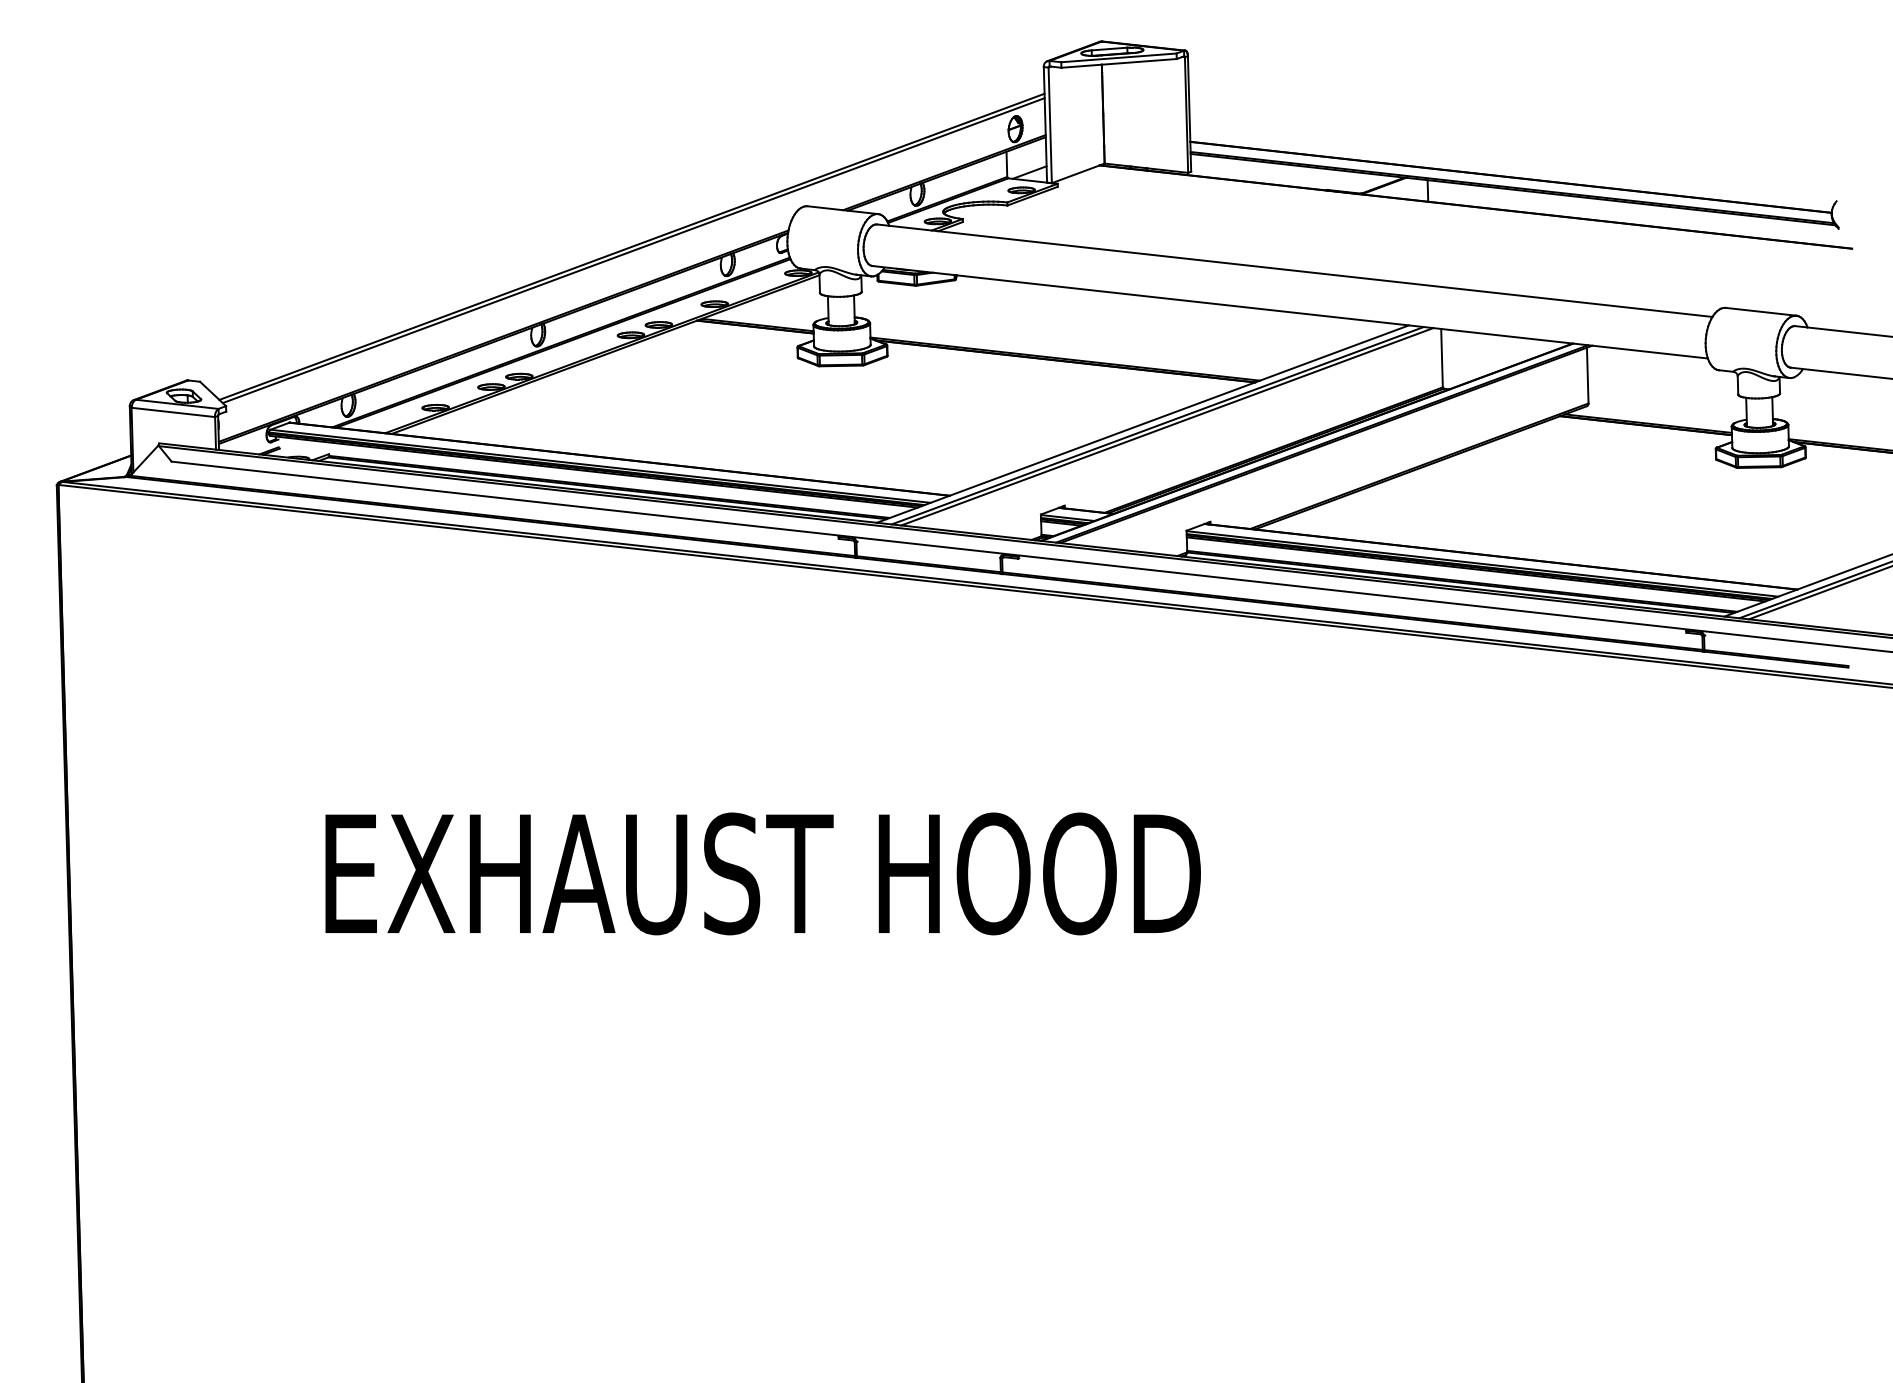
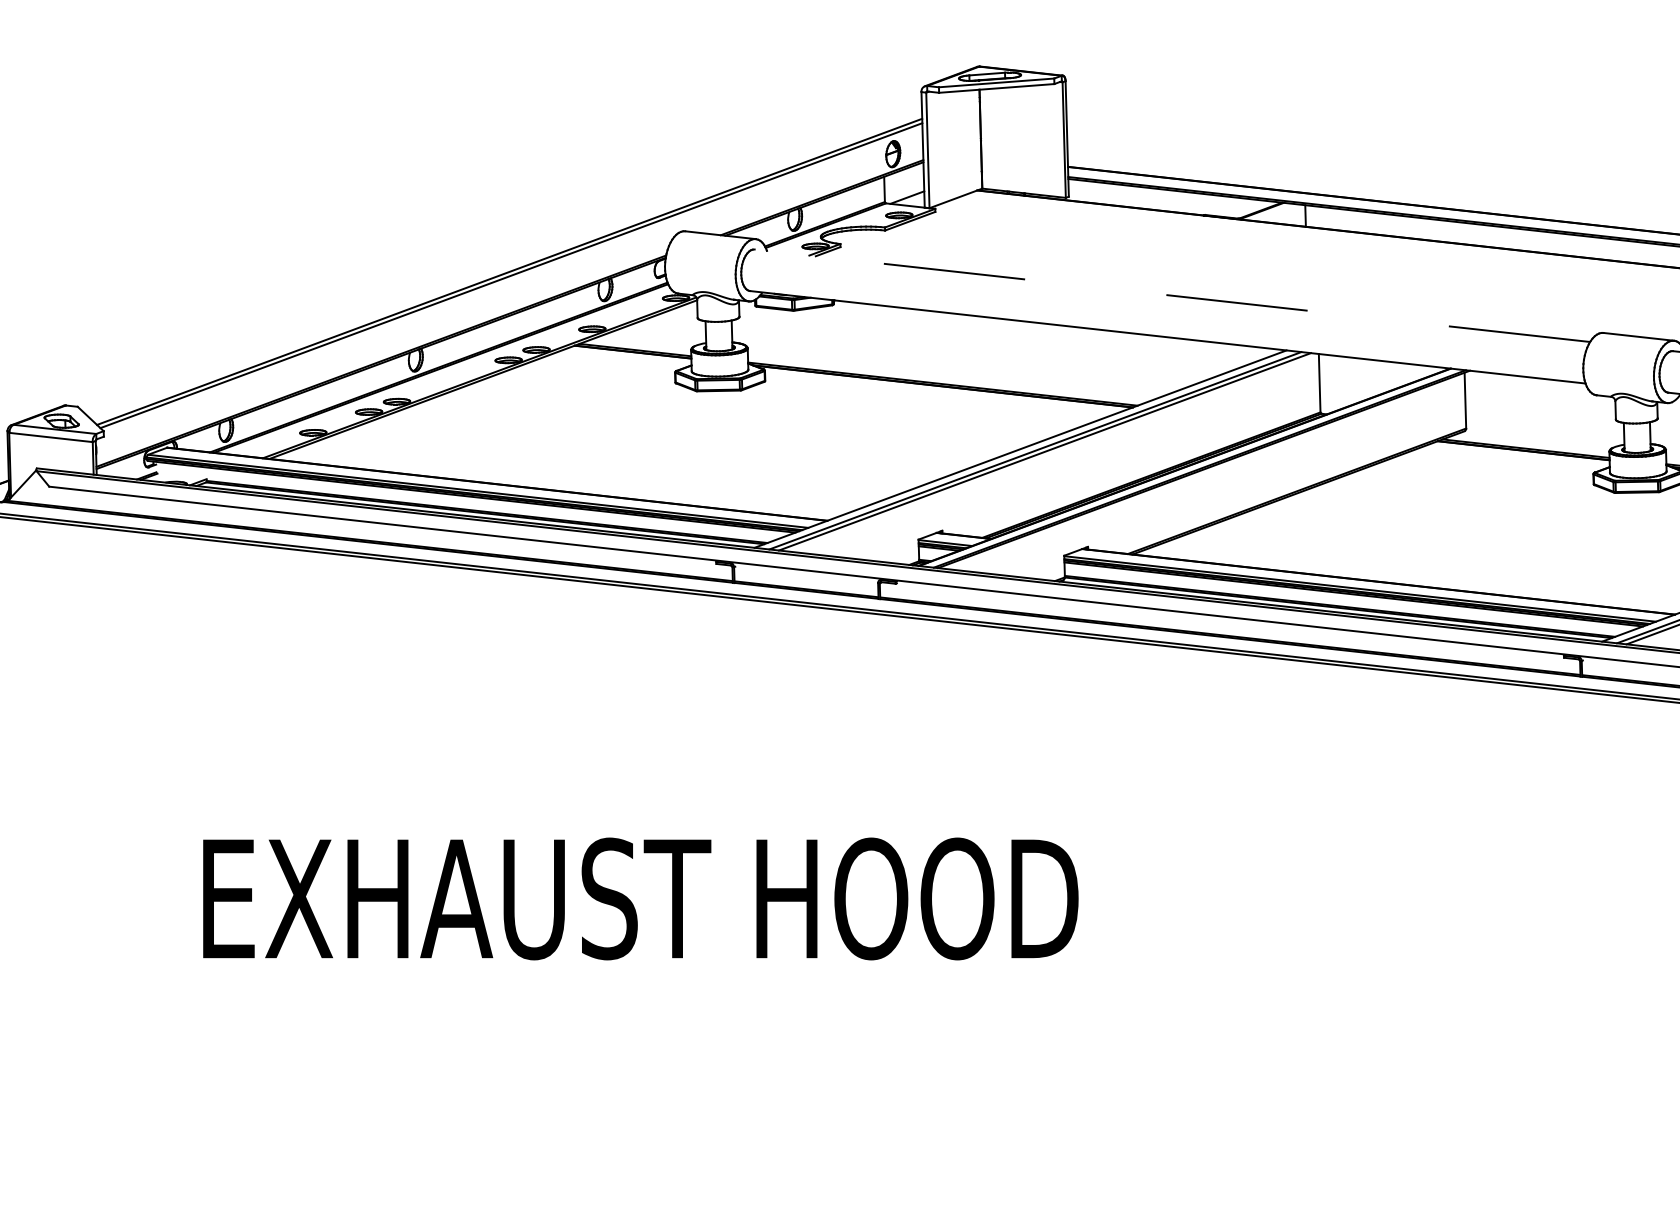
line: (1294, 270) -> (1172, 295), solid -> dashed

